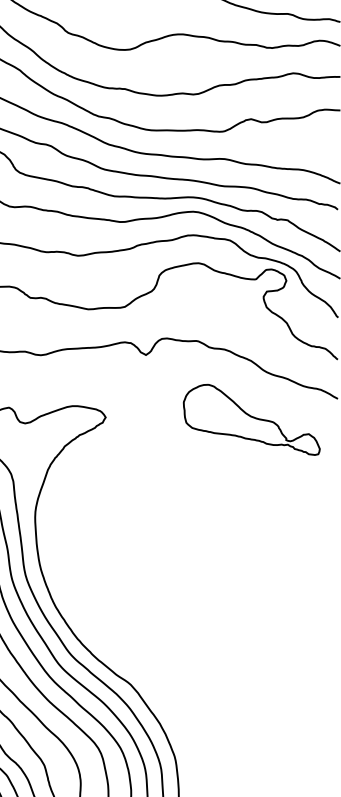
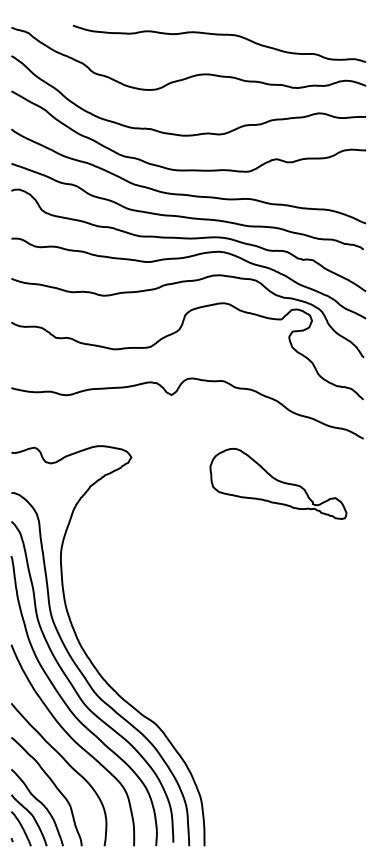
part: (251, 419) -> (278, 483), moved

